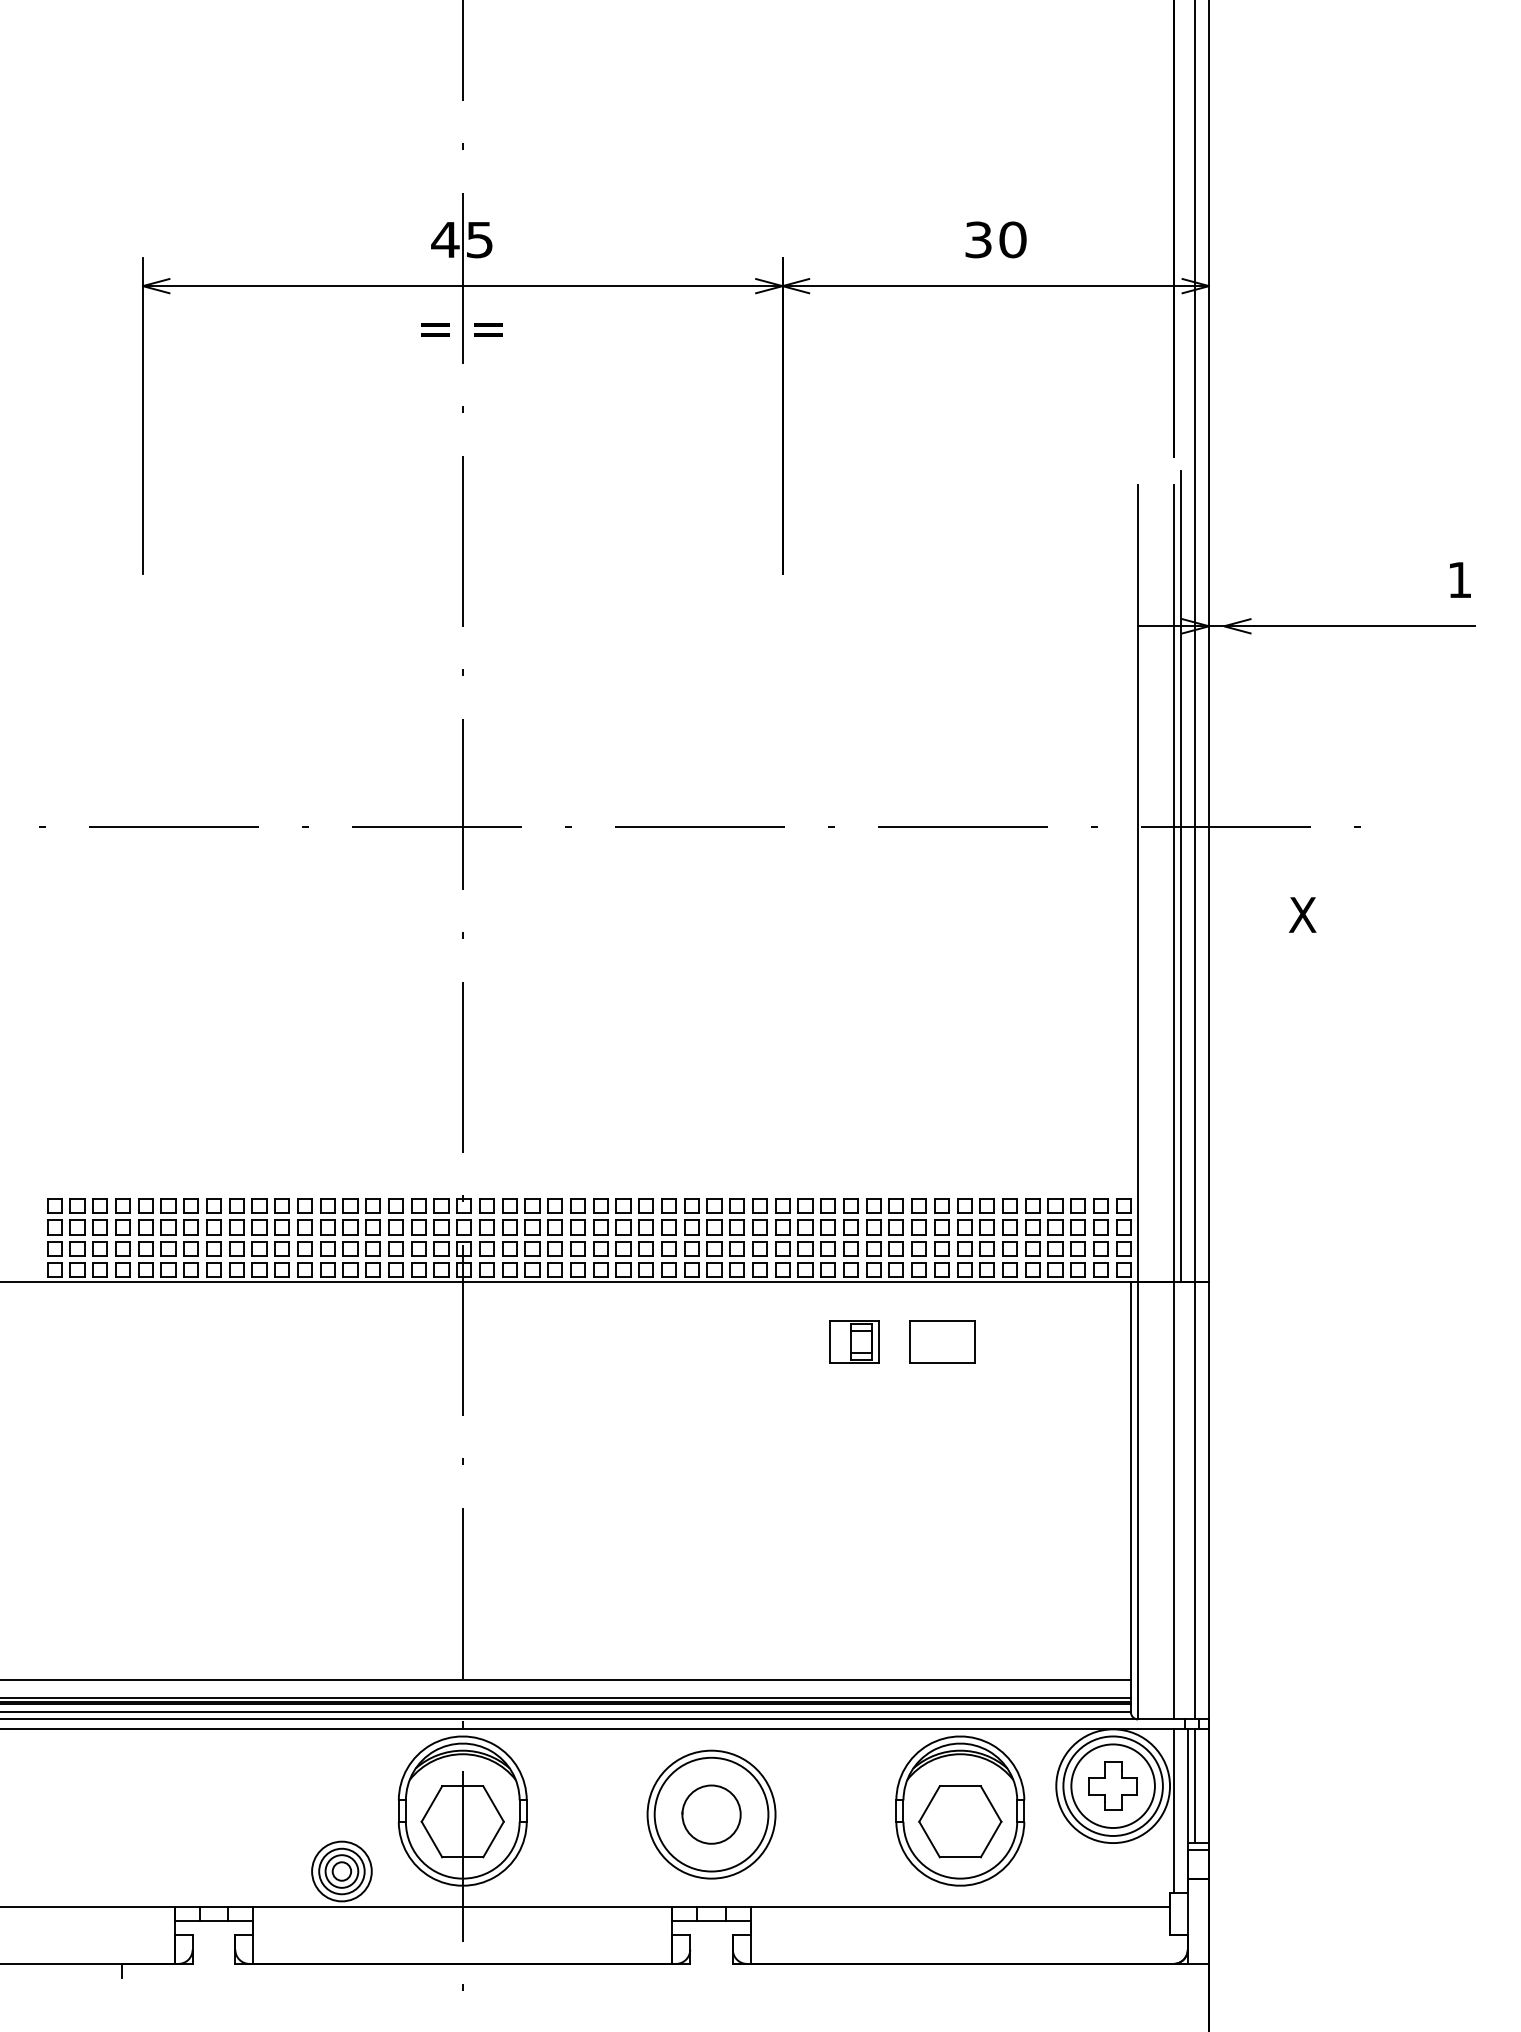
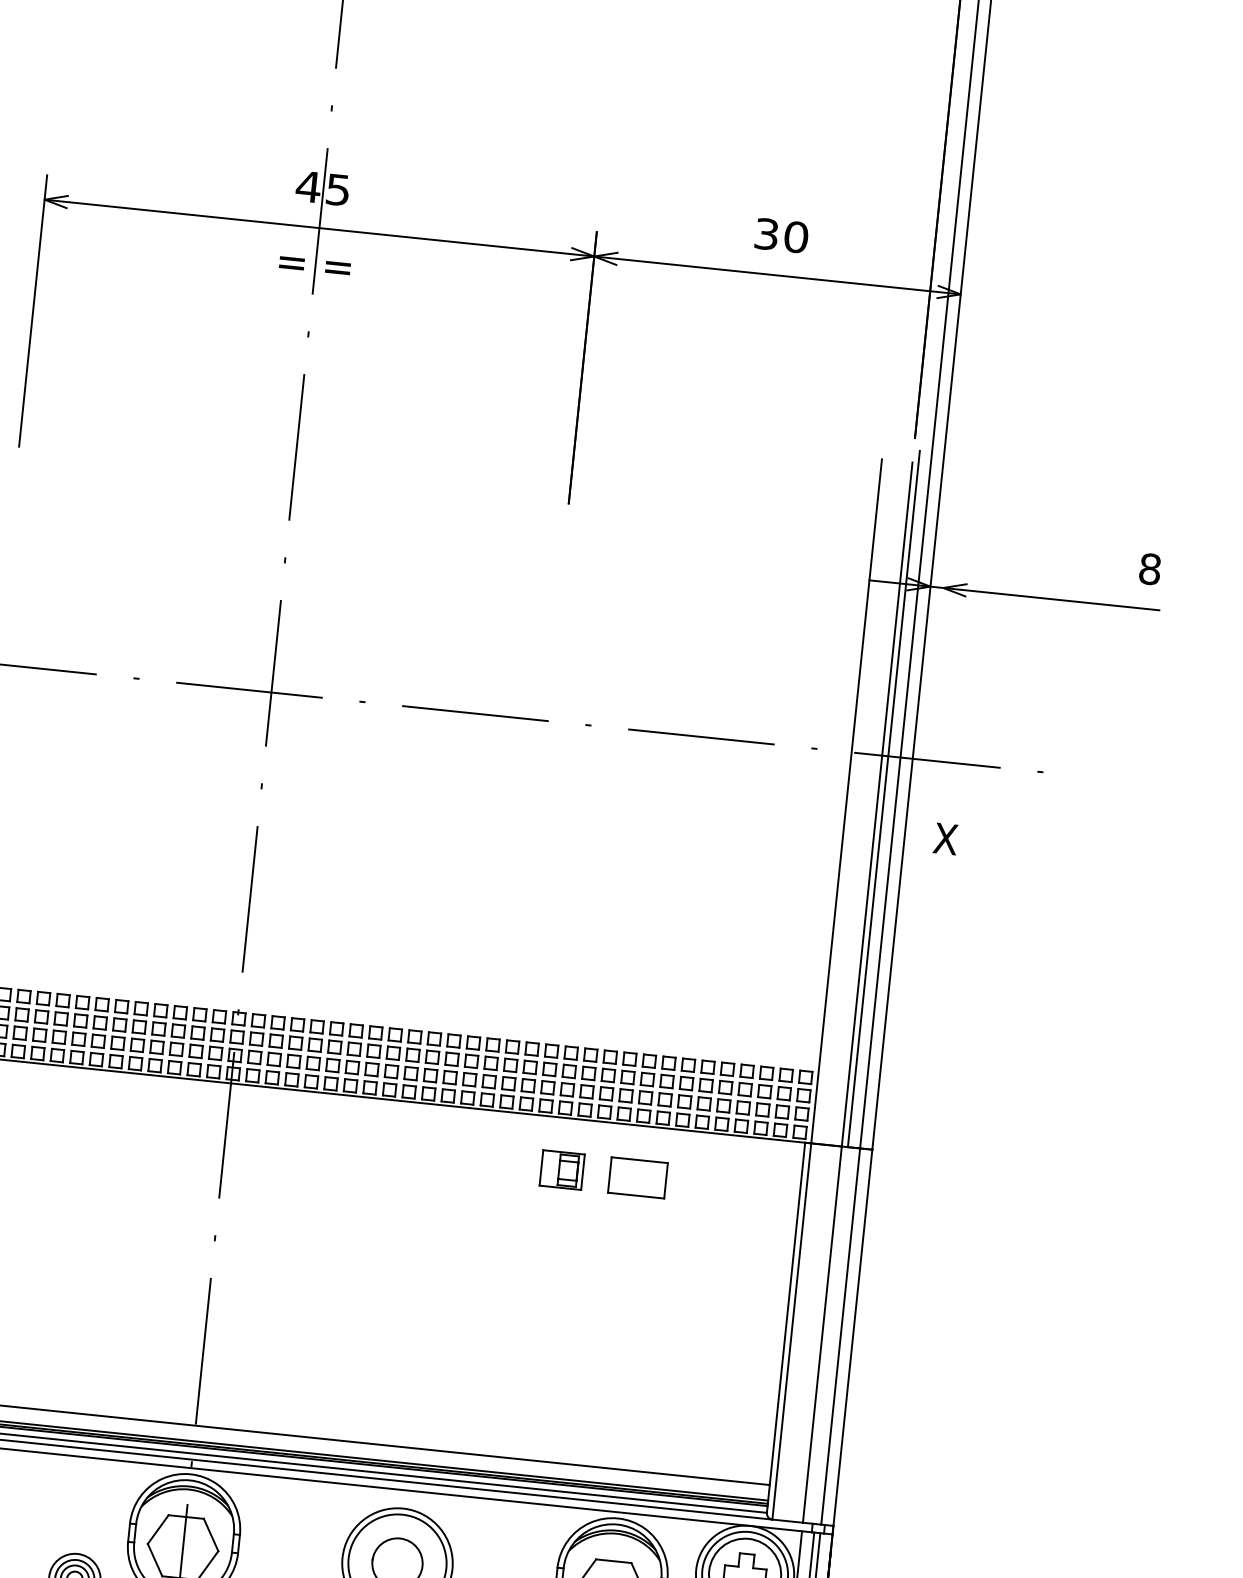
text: (1460, 579) -> (1150, 568), 1 -> 8
text: (1302, 914) -> (945, 838), moved

